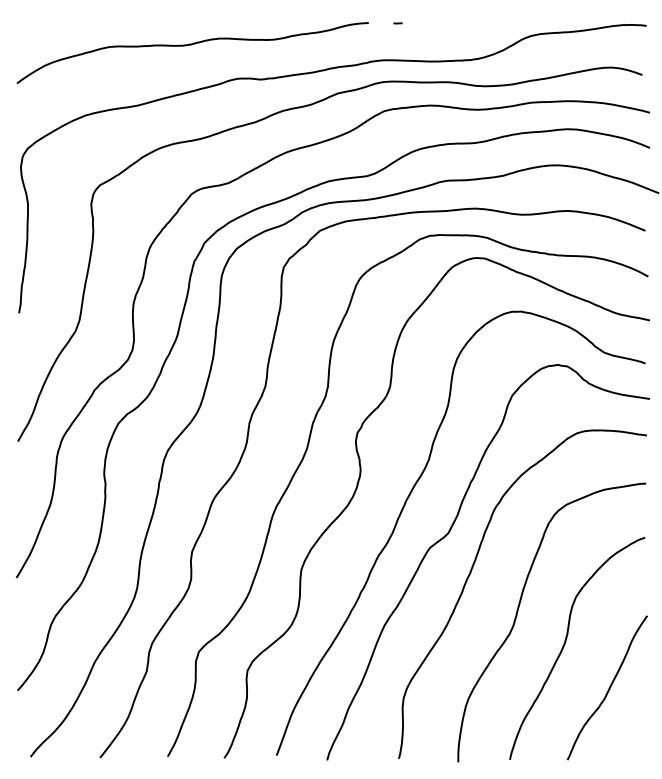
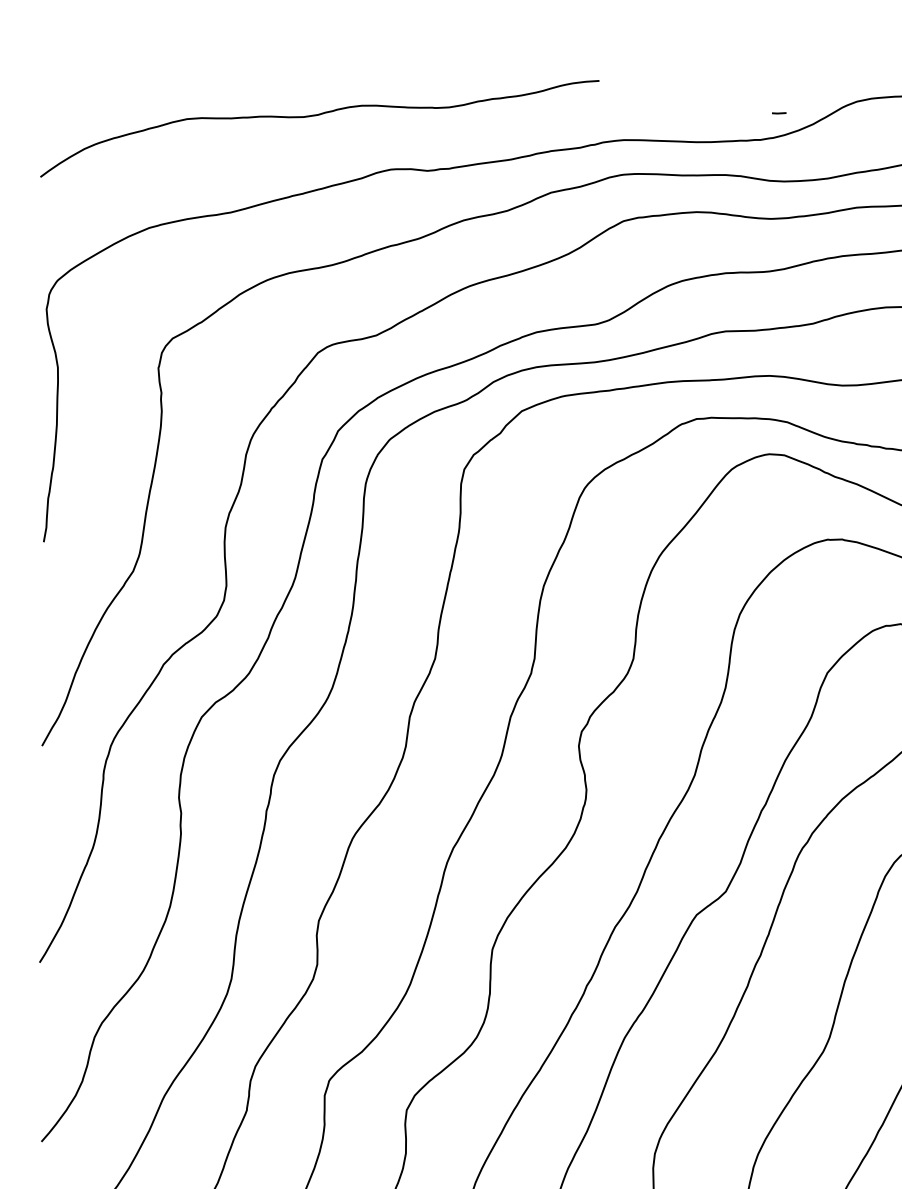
line: (397, 23) -> (778, 113), moved

